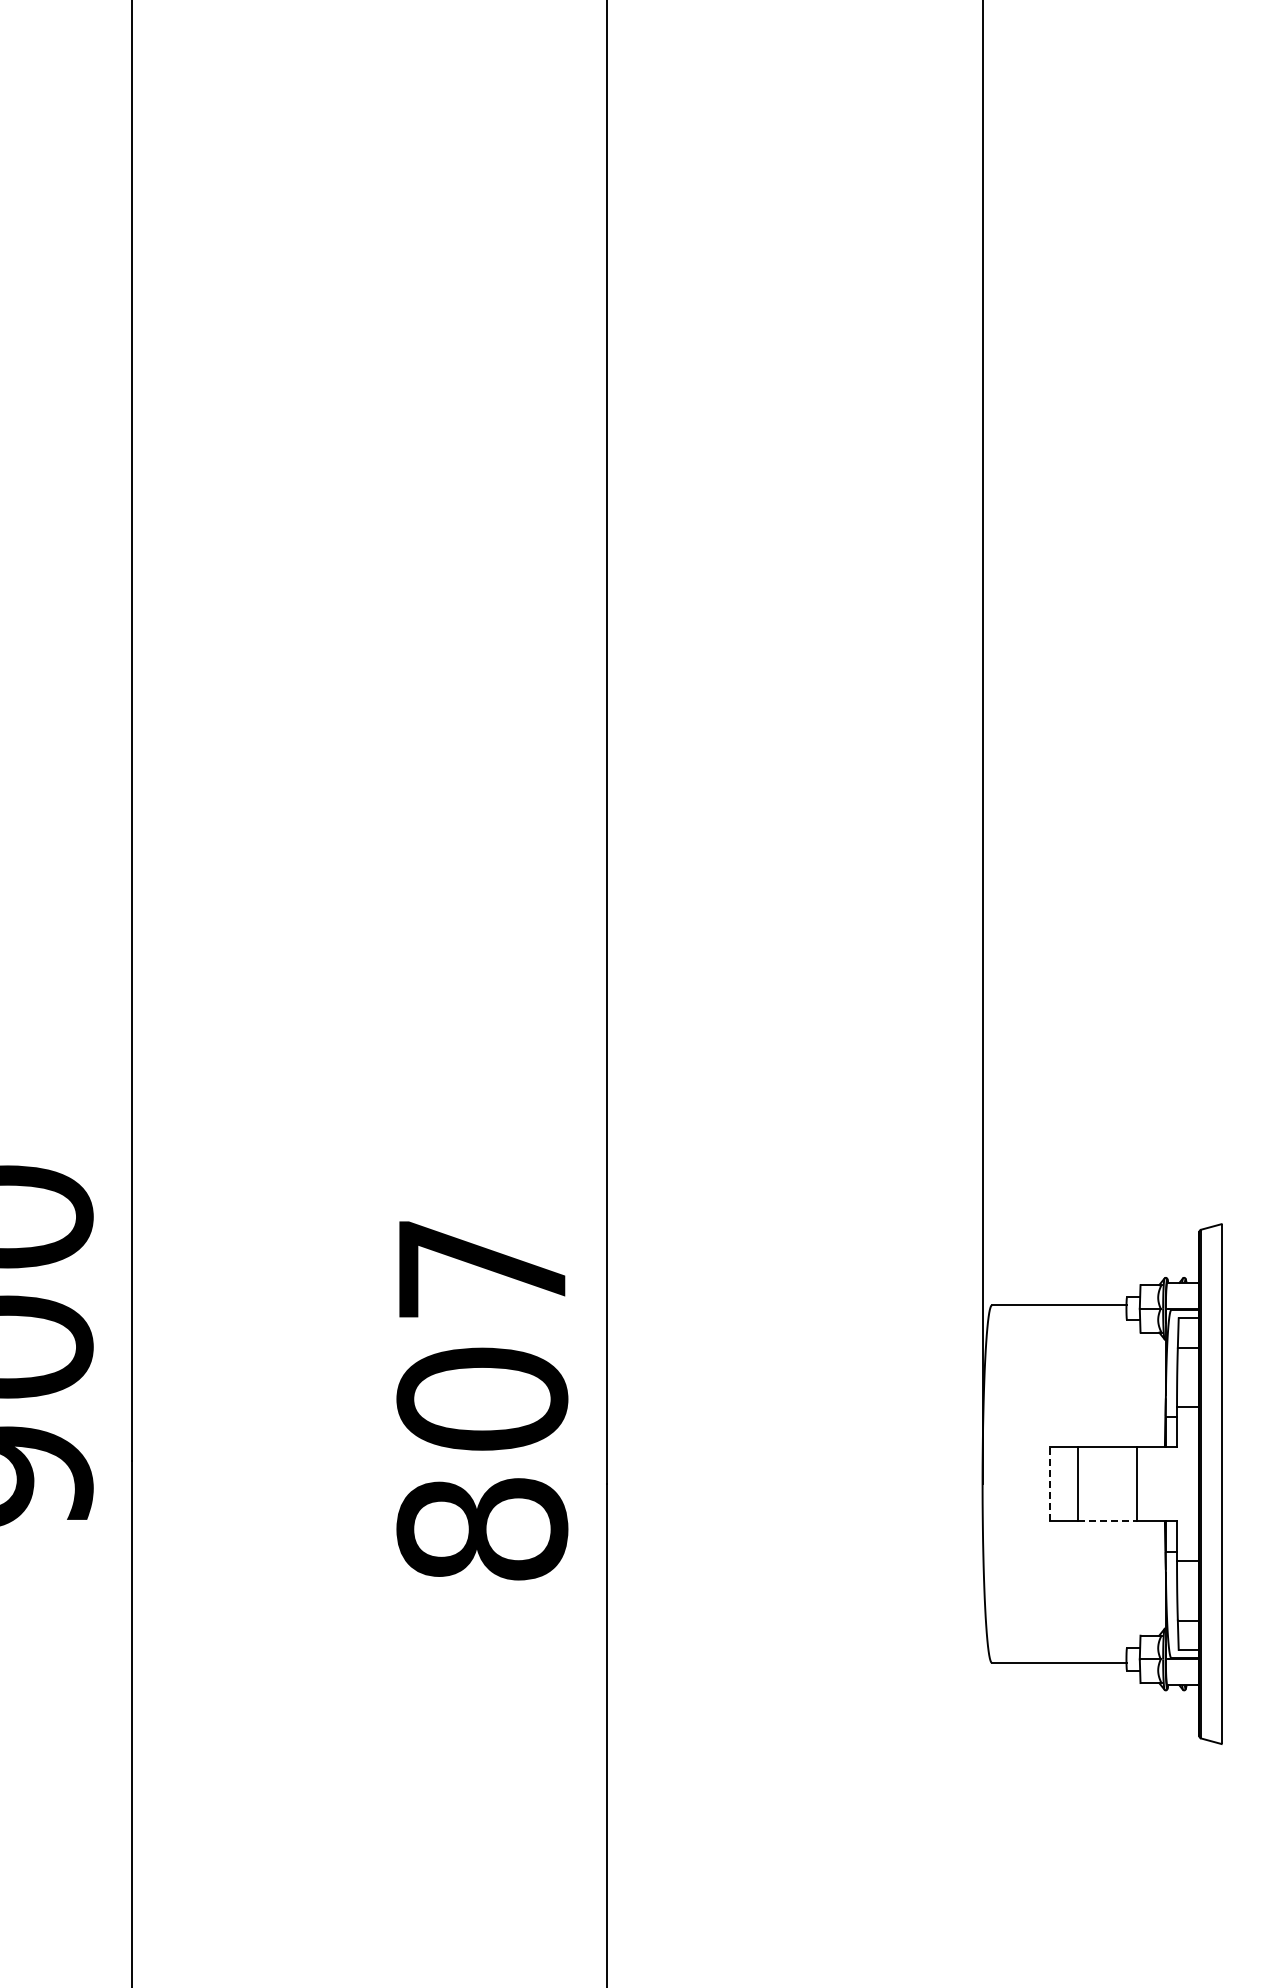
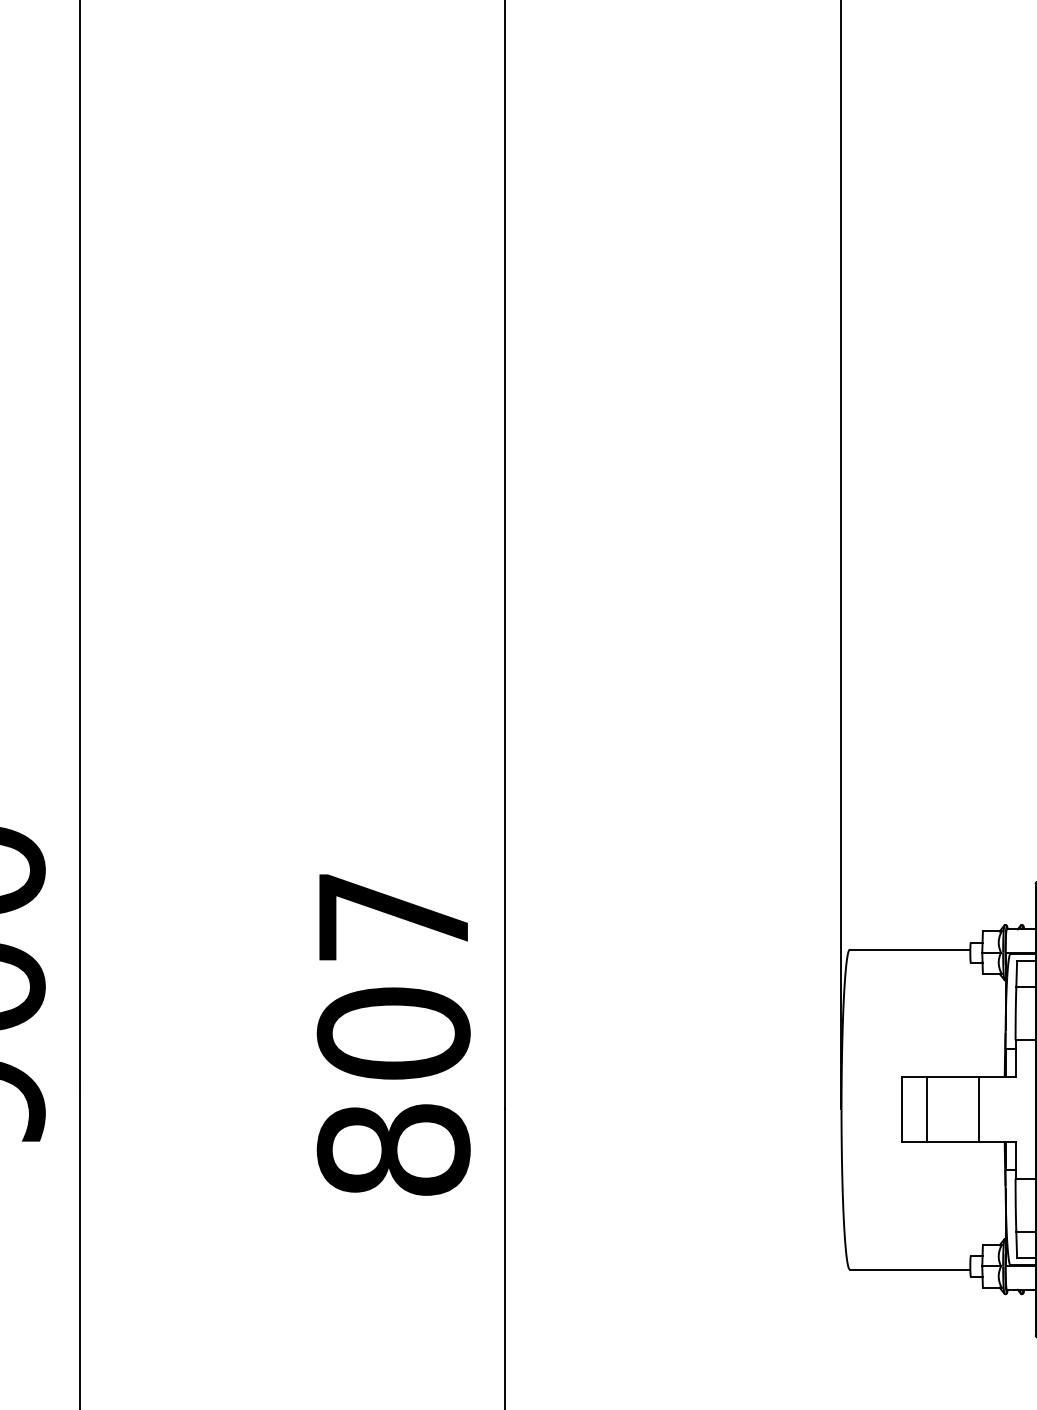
line: (1049, 1484) -> (901, 1109), dashed -> solid
line: (1107, 1520) -> (953, 1142), dashed -> solid

